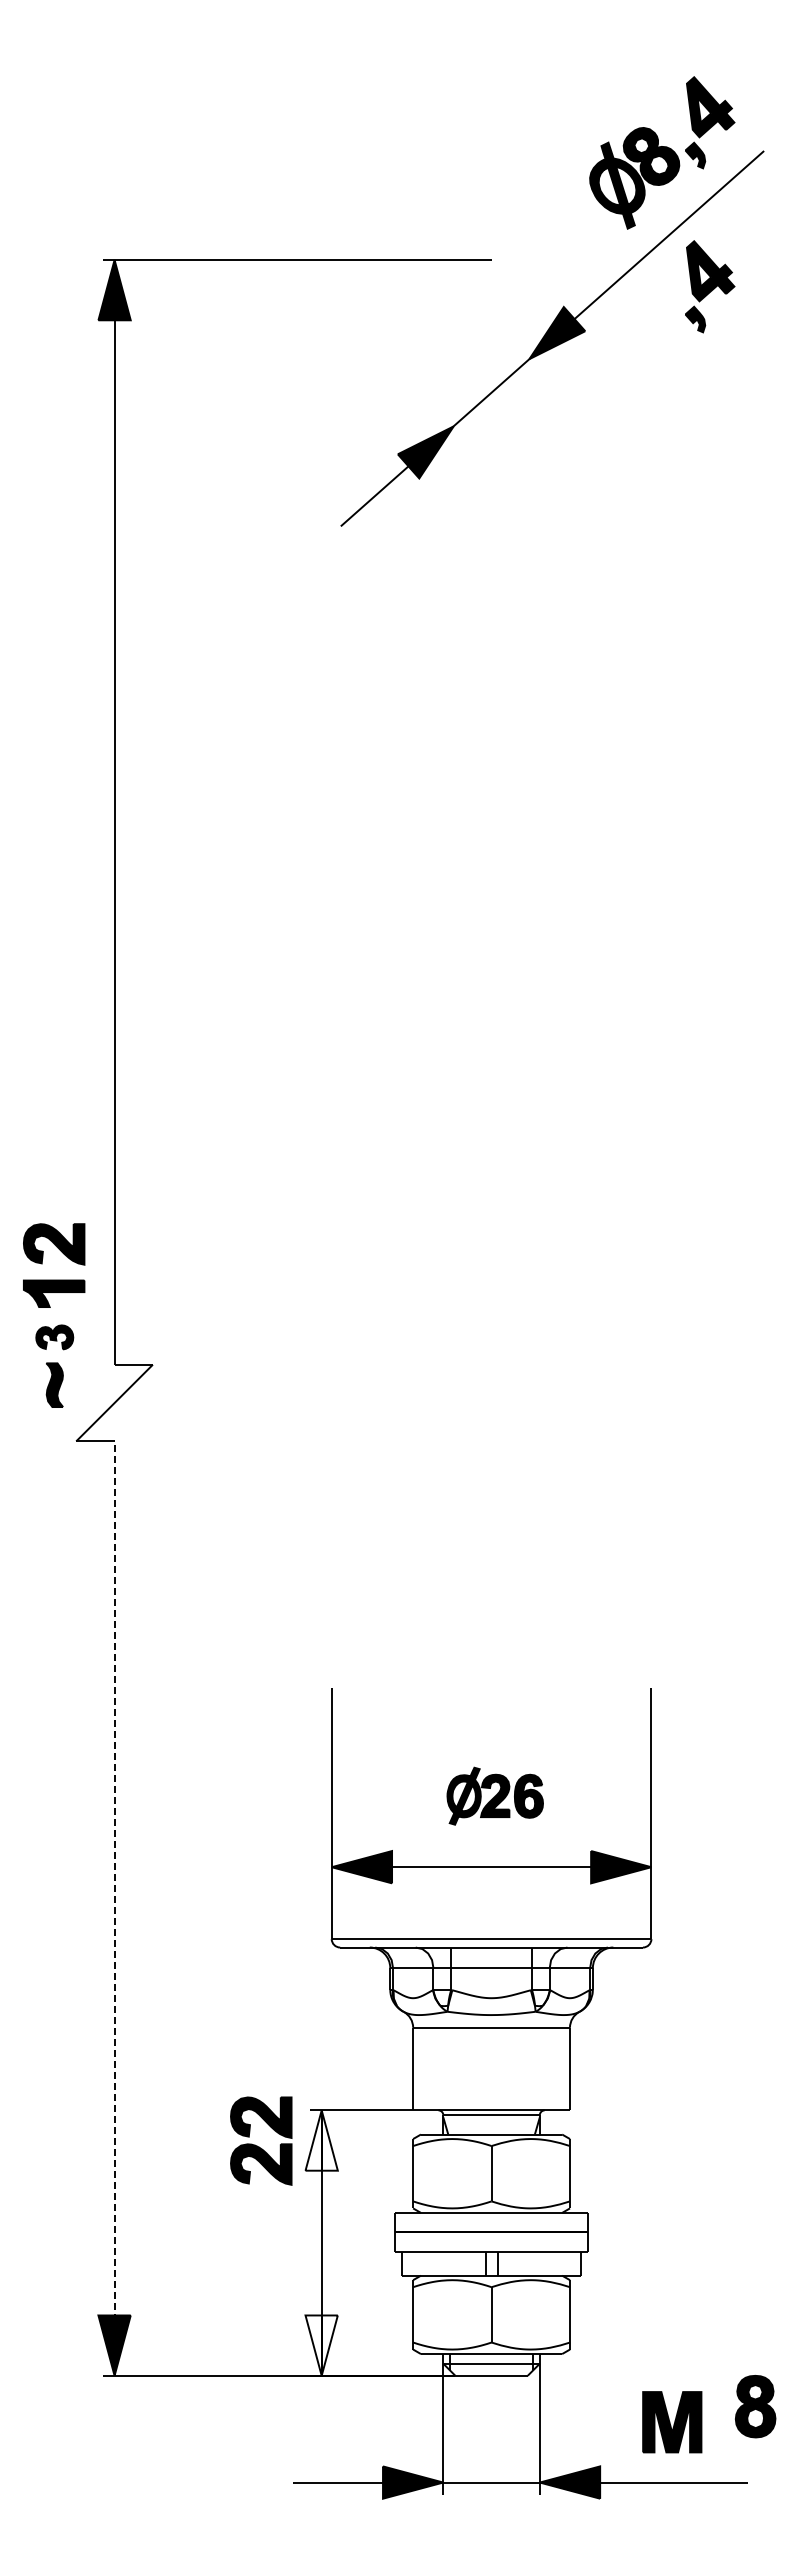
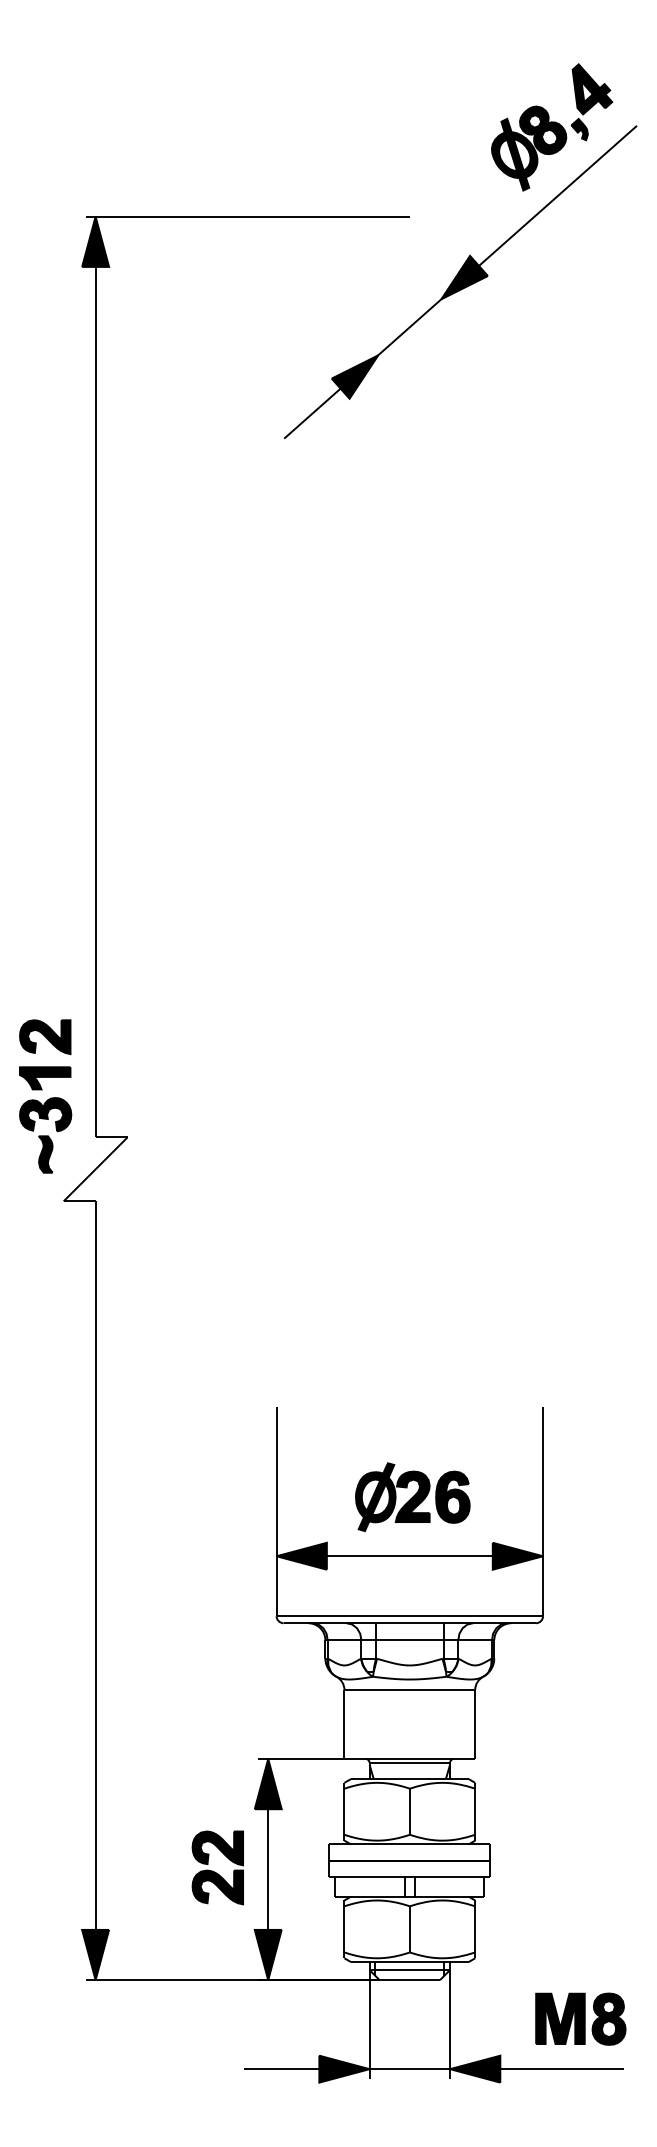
part: (710, 286) -> (592, 238), removed
part: (54, 1337) -> (45, 1114), size x1.67
part: (495, 1795) -> (413, 1496), size x1.43
line: (114, 1908) -> (95, 1590), dashed -> solid
fill: (321, 2140) -> (268, 1784), added
part: (259, 2146) -> (216, 1872), moved
fill: (321, 2345) -> (268, 1954), added
part: (755, 2406) -> (608, 2019), moved

